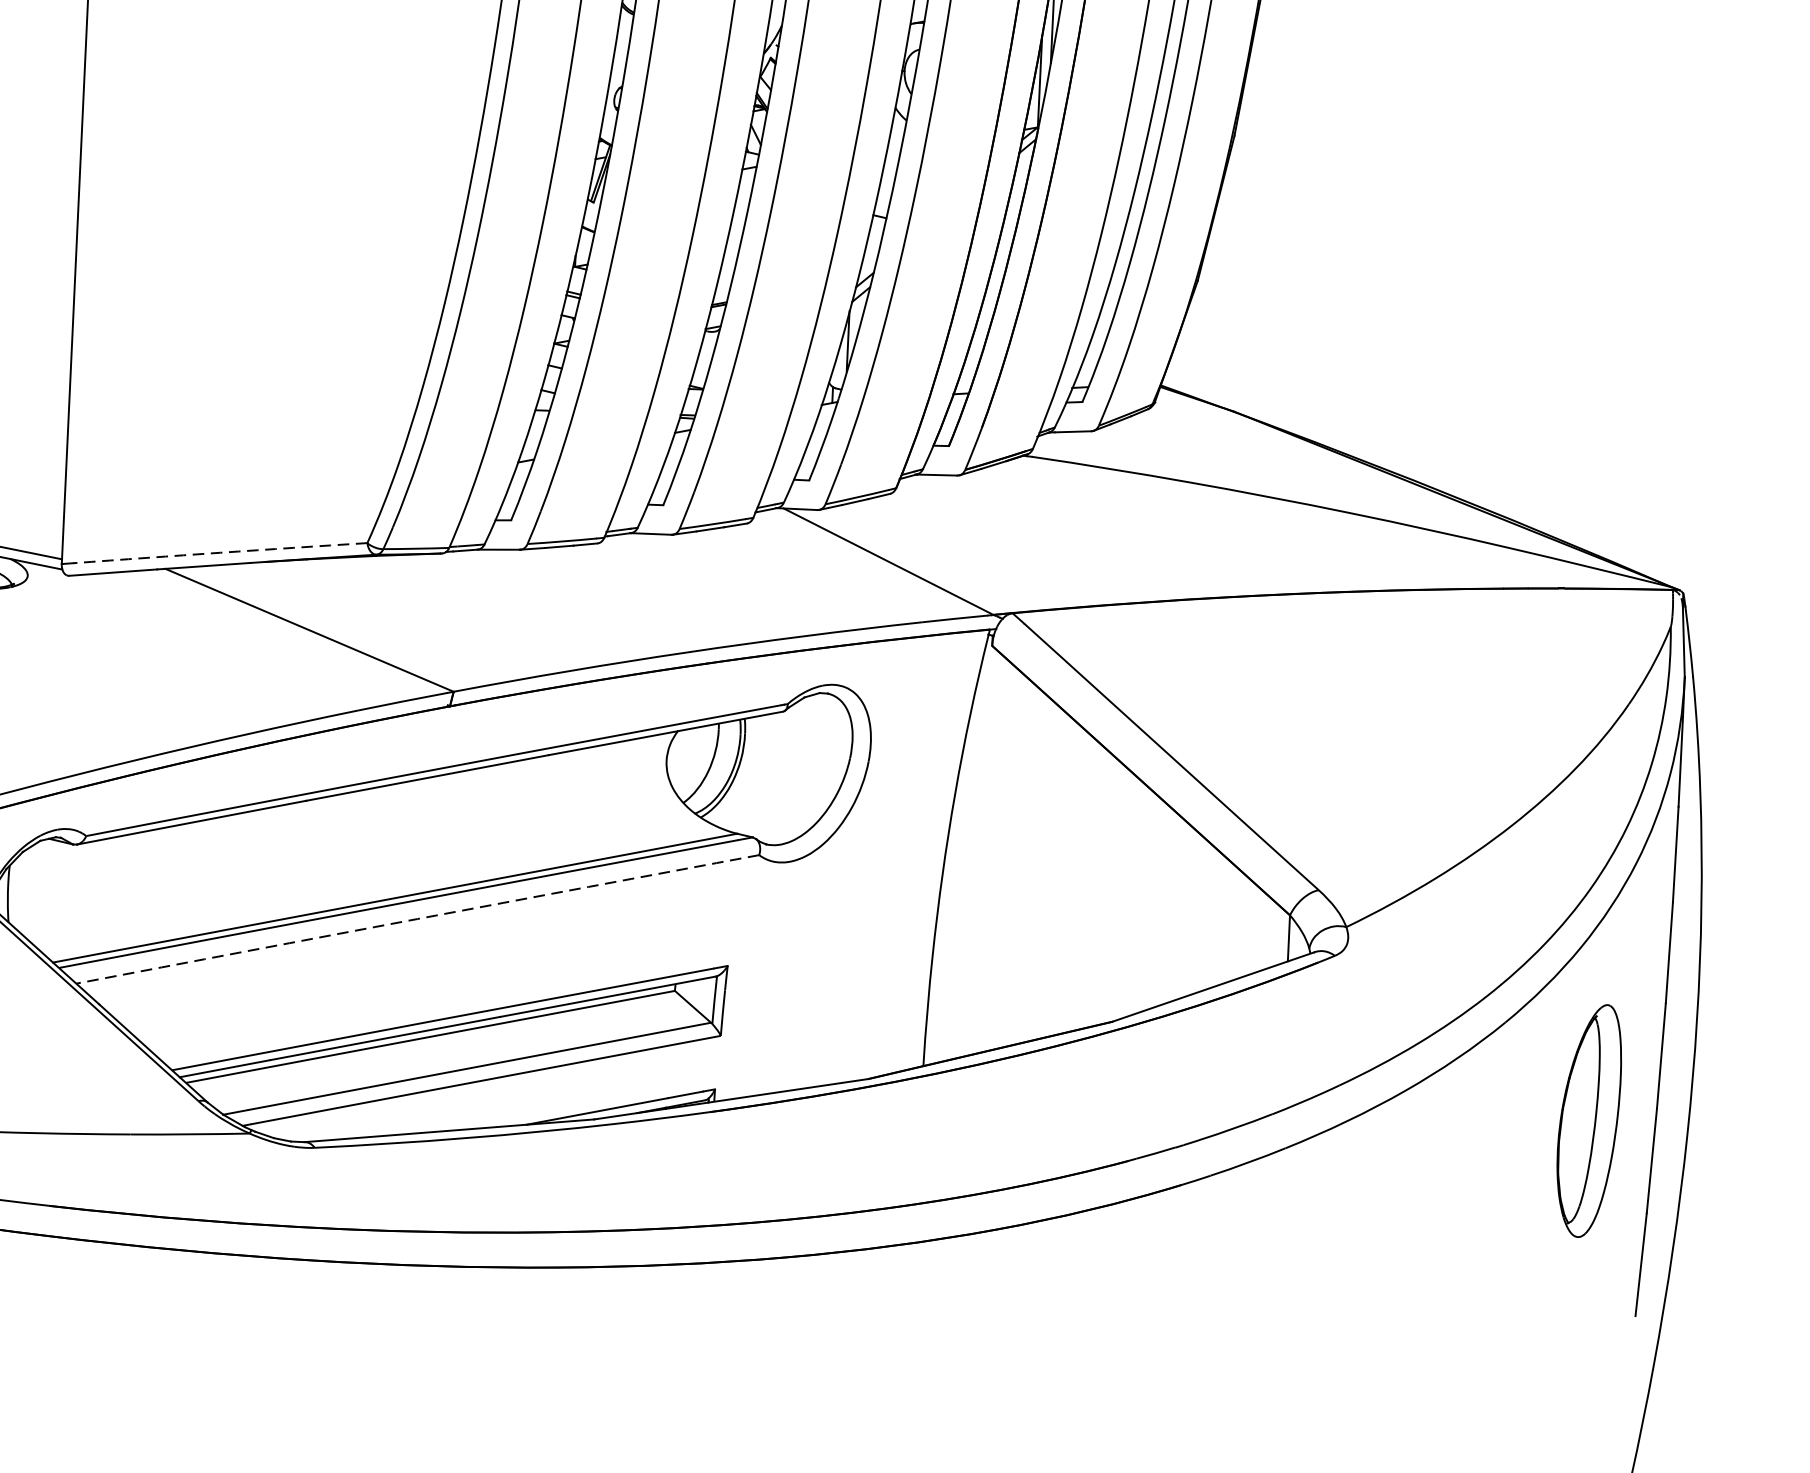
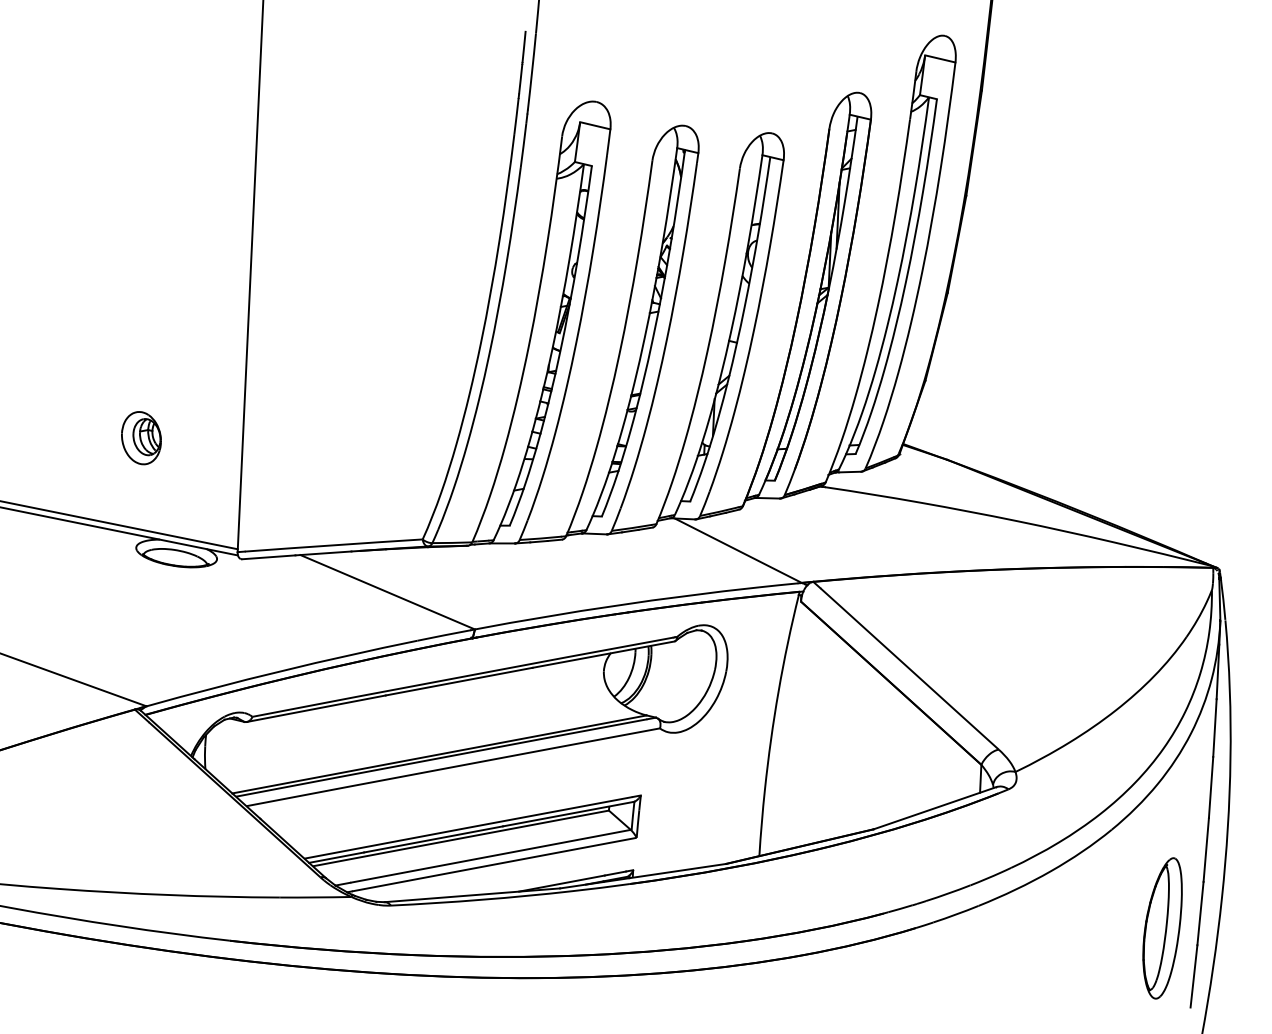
arc: (220, 553) -> (333, 545), dashed -> solid
arc: (418, 919) -> (453, 767), dashed -> solid
part: (1589, 1121) -> (1162, 928), moved

